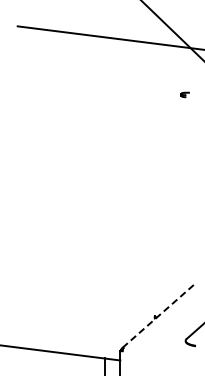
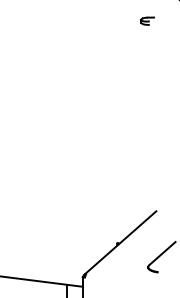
part: (184, 94) -> (147, 20), size x1.67
line: (157, 316) -> (120, 242), dashed -> solid

